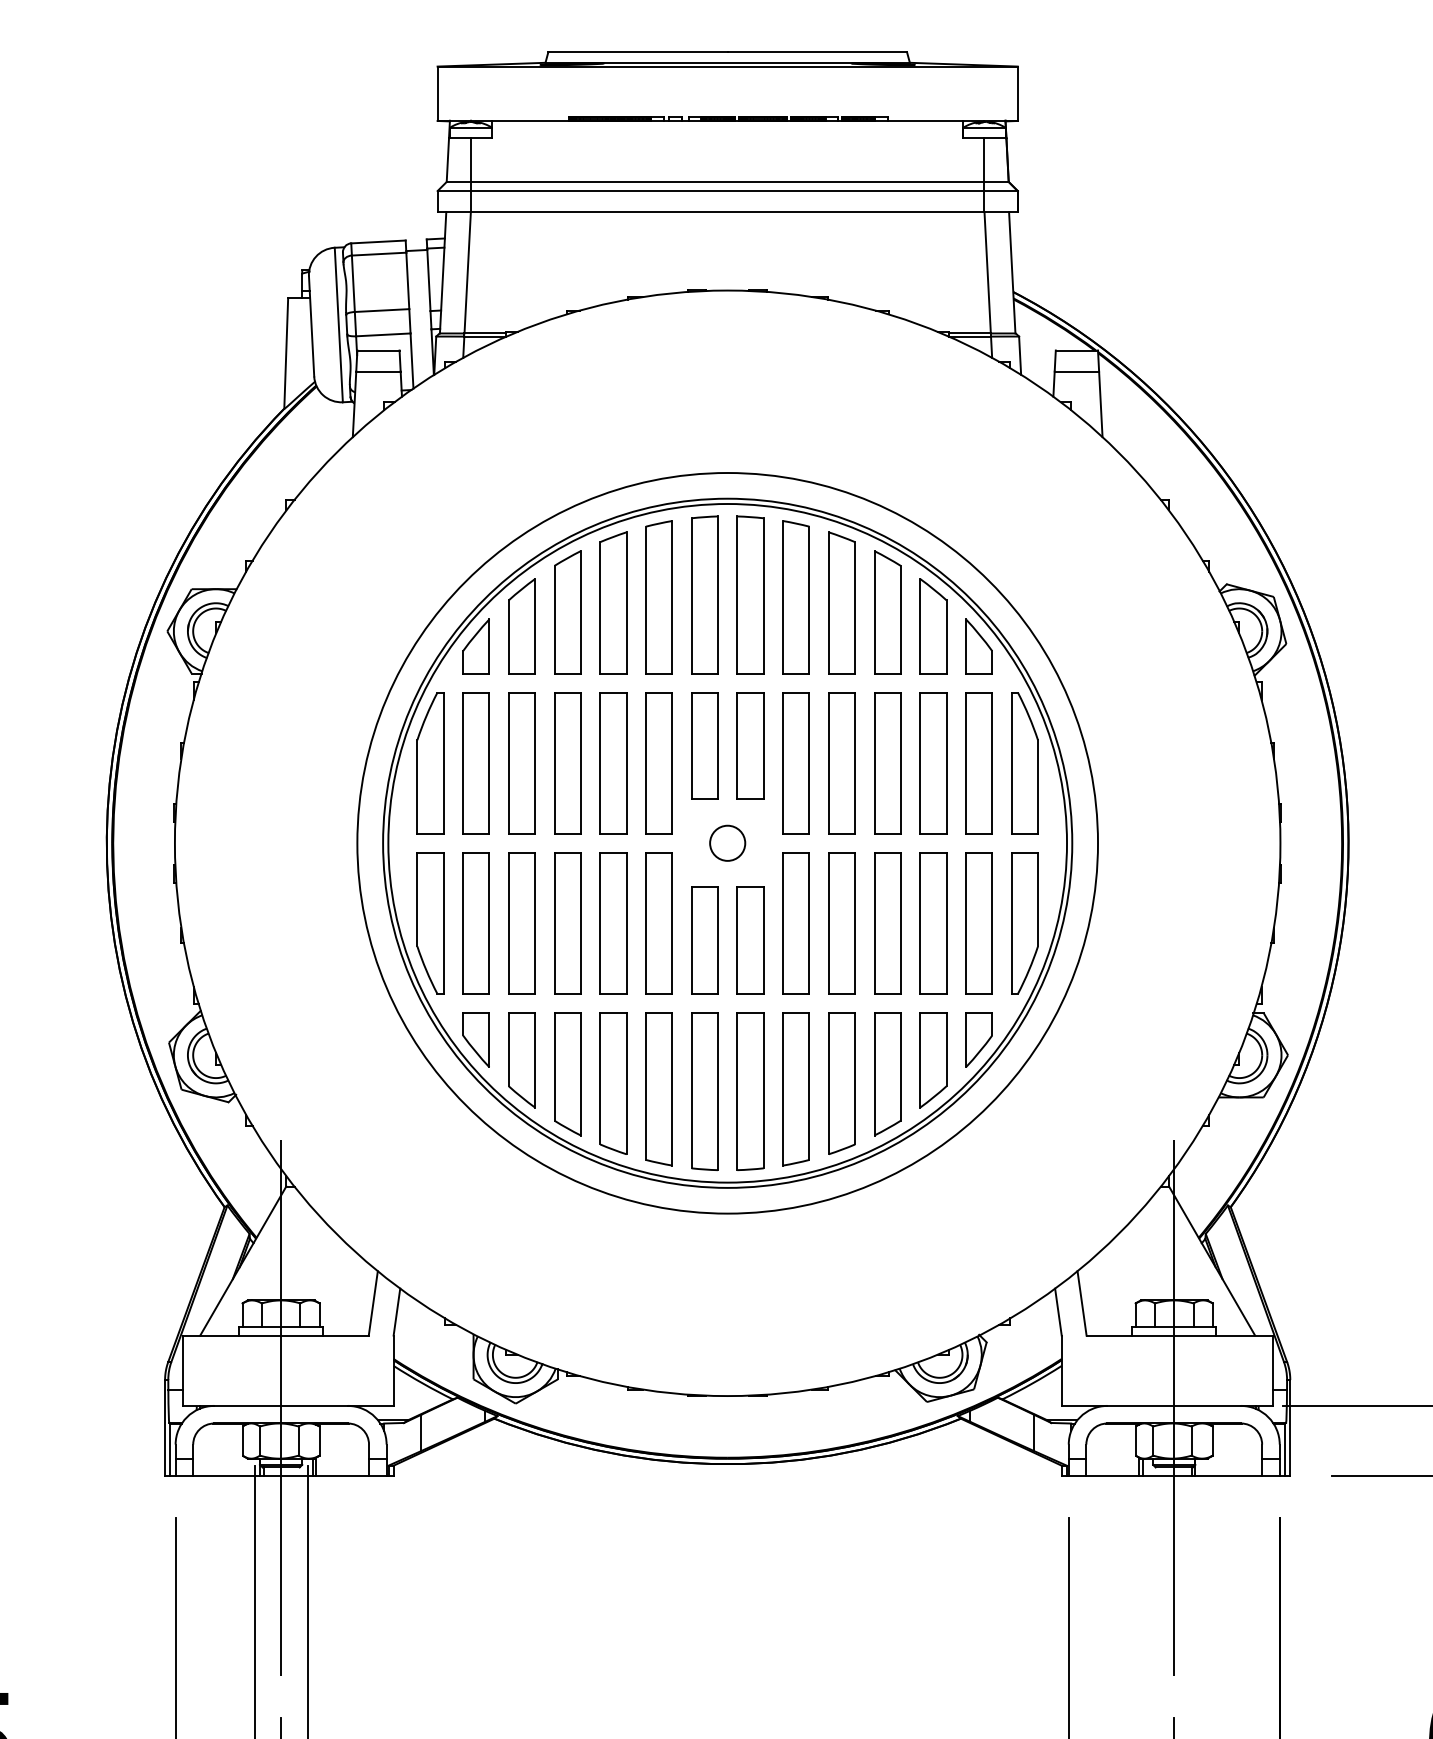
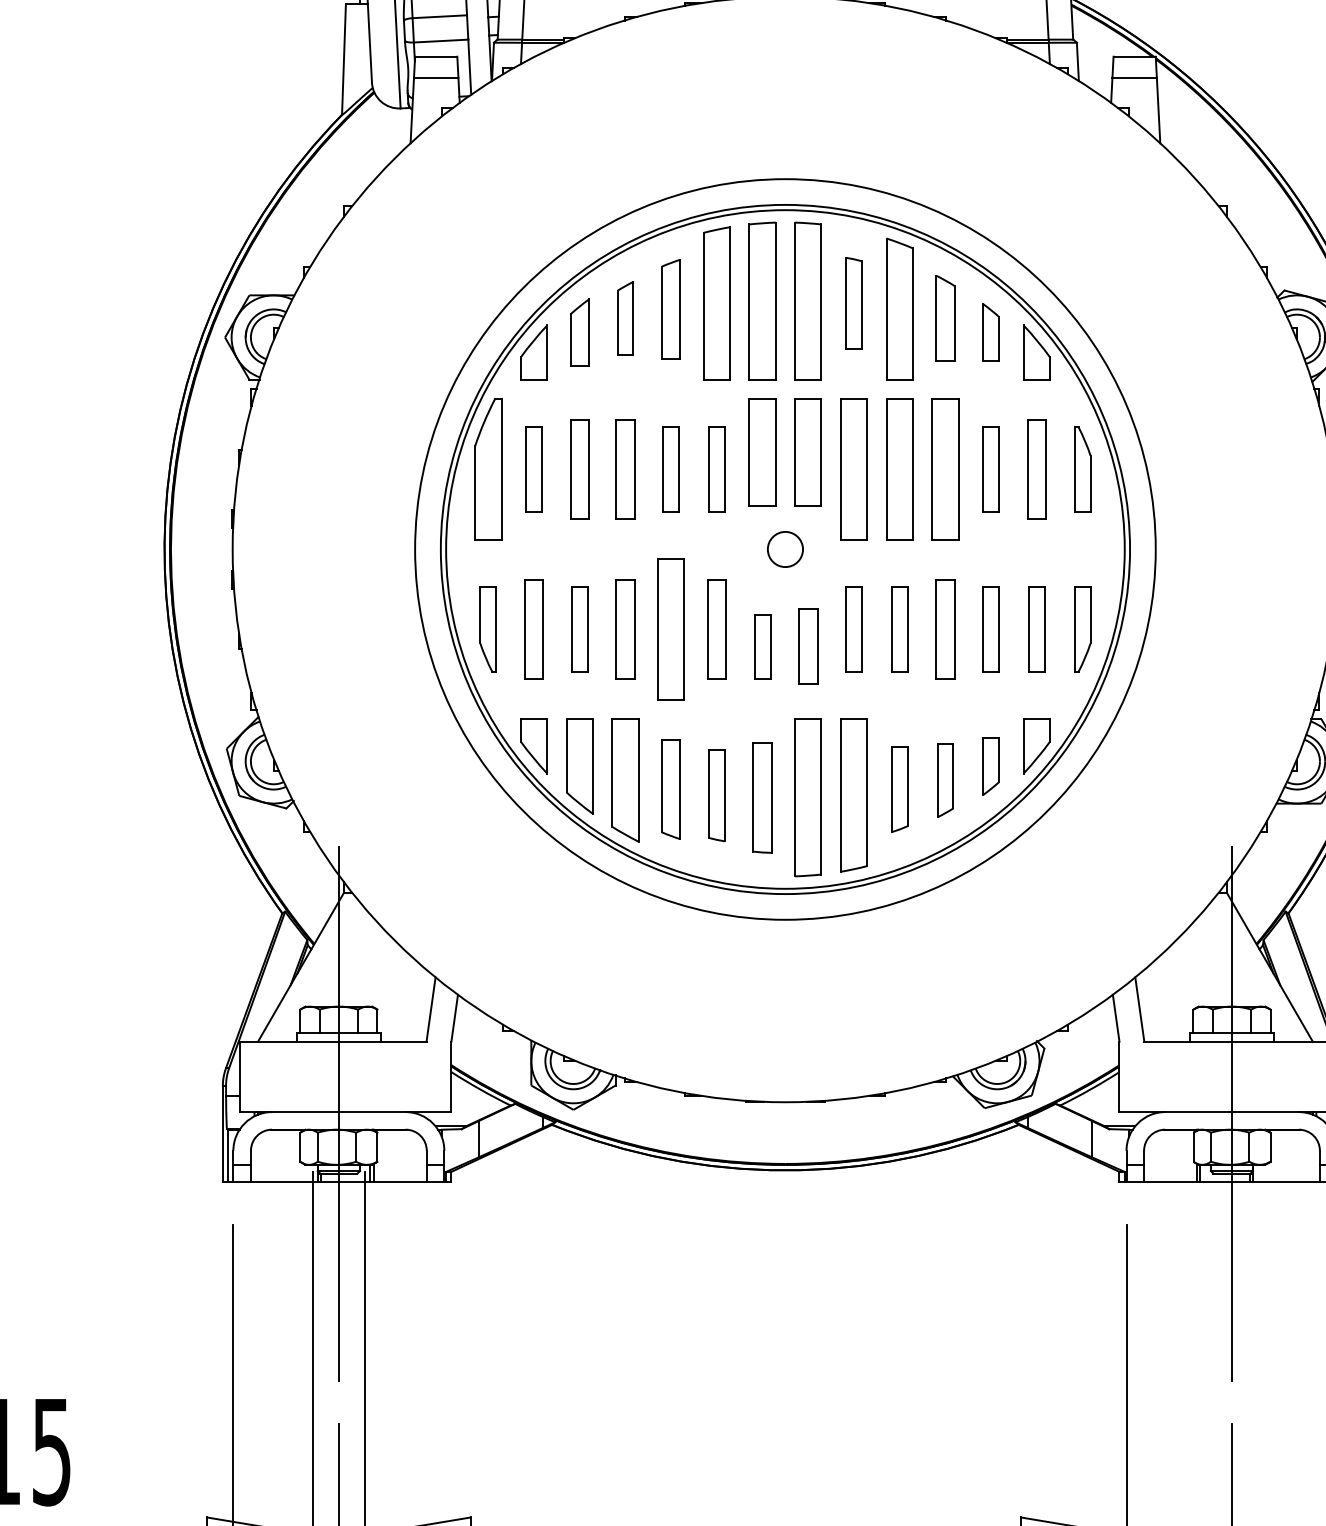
part: (795, 597) -> (853, 303), size x0.6
part: (613, 602) -> (671, 308), size x0.7
part: (567, 612) -> (625, 318), size x0.6
part: (887, 612) -> (945, 318), size x0.7
part: (521, 626) -> (579, 332), size x0.7
part: (933, 626) -> (991, 332), size x0.6
part: (475, 763) -> (533, 469), size x0.6
part: (521, 763) -> (579, 469), size x0.7
part: (567, 763) -> (625, 469), size x0.7
part: (613, 763) -> (671, 469), size x0.6
part: (658, 763) -> (716, 469), size x0.6
part: (933, 763) -> (991, 469), size x0.6
part: (978, 763) -> (1036, 469), size x0.7
part: (1024, 763) -> (1082, 469), size x0.6
part: (430, 923) -> (488, 629), size x0.6
part: (475, 923) -> (533, 629), size x0.7
part: (521, 923) -> (579, 629), size x0.6
part: (567, 923) -> (625, 629), size x0.7
part: (658, 923) -> (716, 629), size x0.7
part: (795, 923) -> (853, 629), size x0.6
part: (841, 923) -> (899, 629), size x0.6
part: (887, 923) -> (945, 629), size x0.7
part: (933, 923) -> (991, 629), size x0.6
part: (978, 923) -> (1036, 629), size x0.6
part: (1024, 923) -> (1082, 629), size x0.6
part: (704, 940) -> (762, 646), size x0.6
part: (750, 940) -> (808, 646), size x0.7
part: (933, 1060) -> (991, 766), size x0.6
part: (887, 1074) -> (945, 780), size x0.6
part: (613, 1083) -> (671, 789), size x0.7
part: (841, 1083) -> (899, 789), size x0.6
part: (658, 1089) -> (716, 795), size x0.6
part: (704, 1091) -> (762, 797), size x0.7

